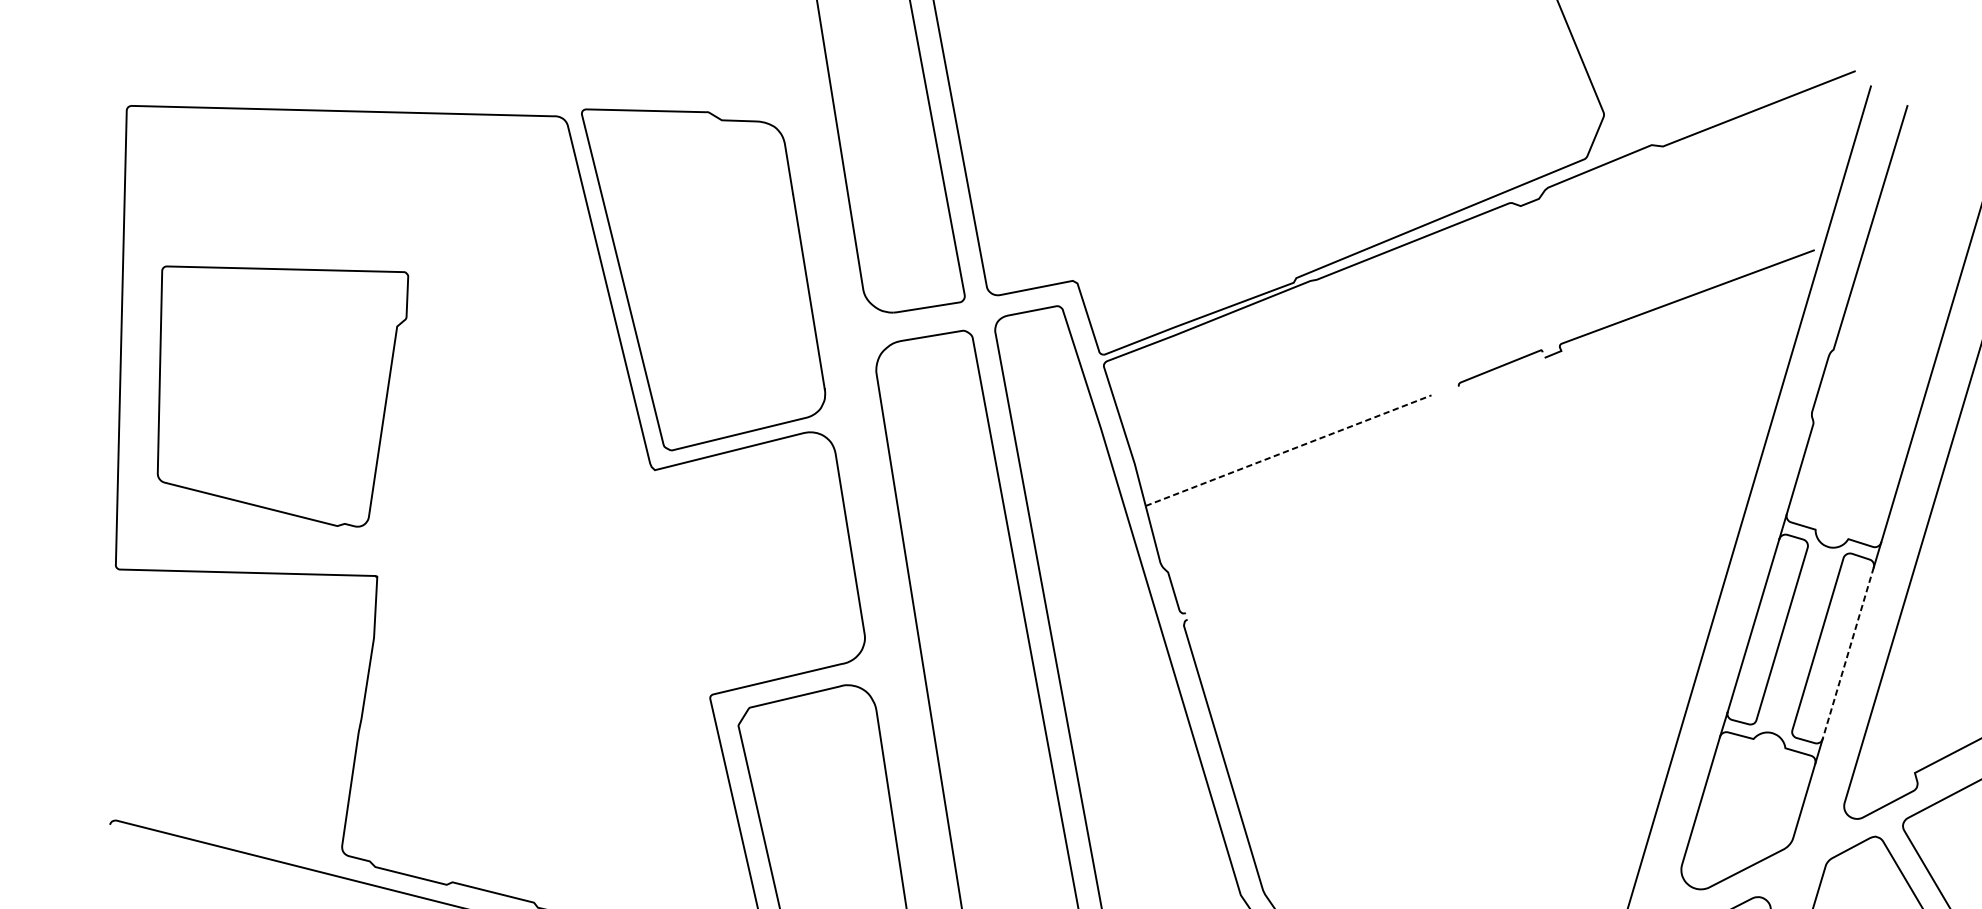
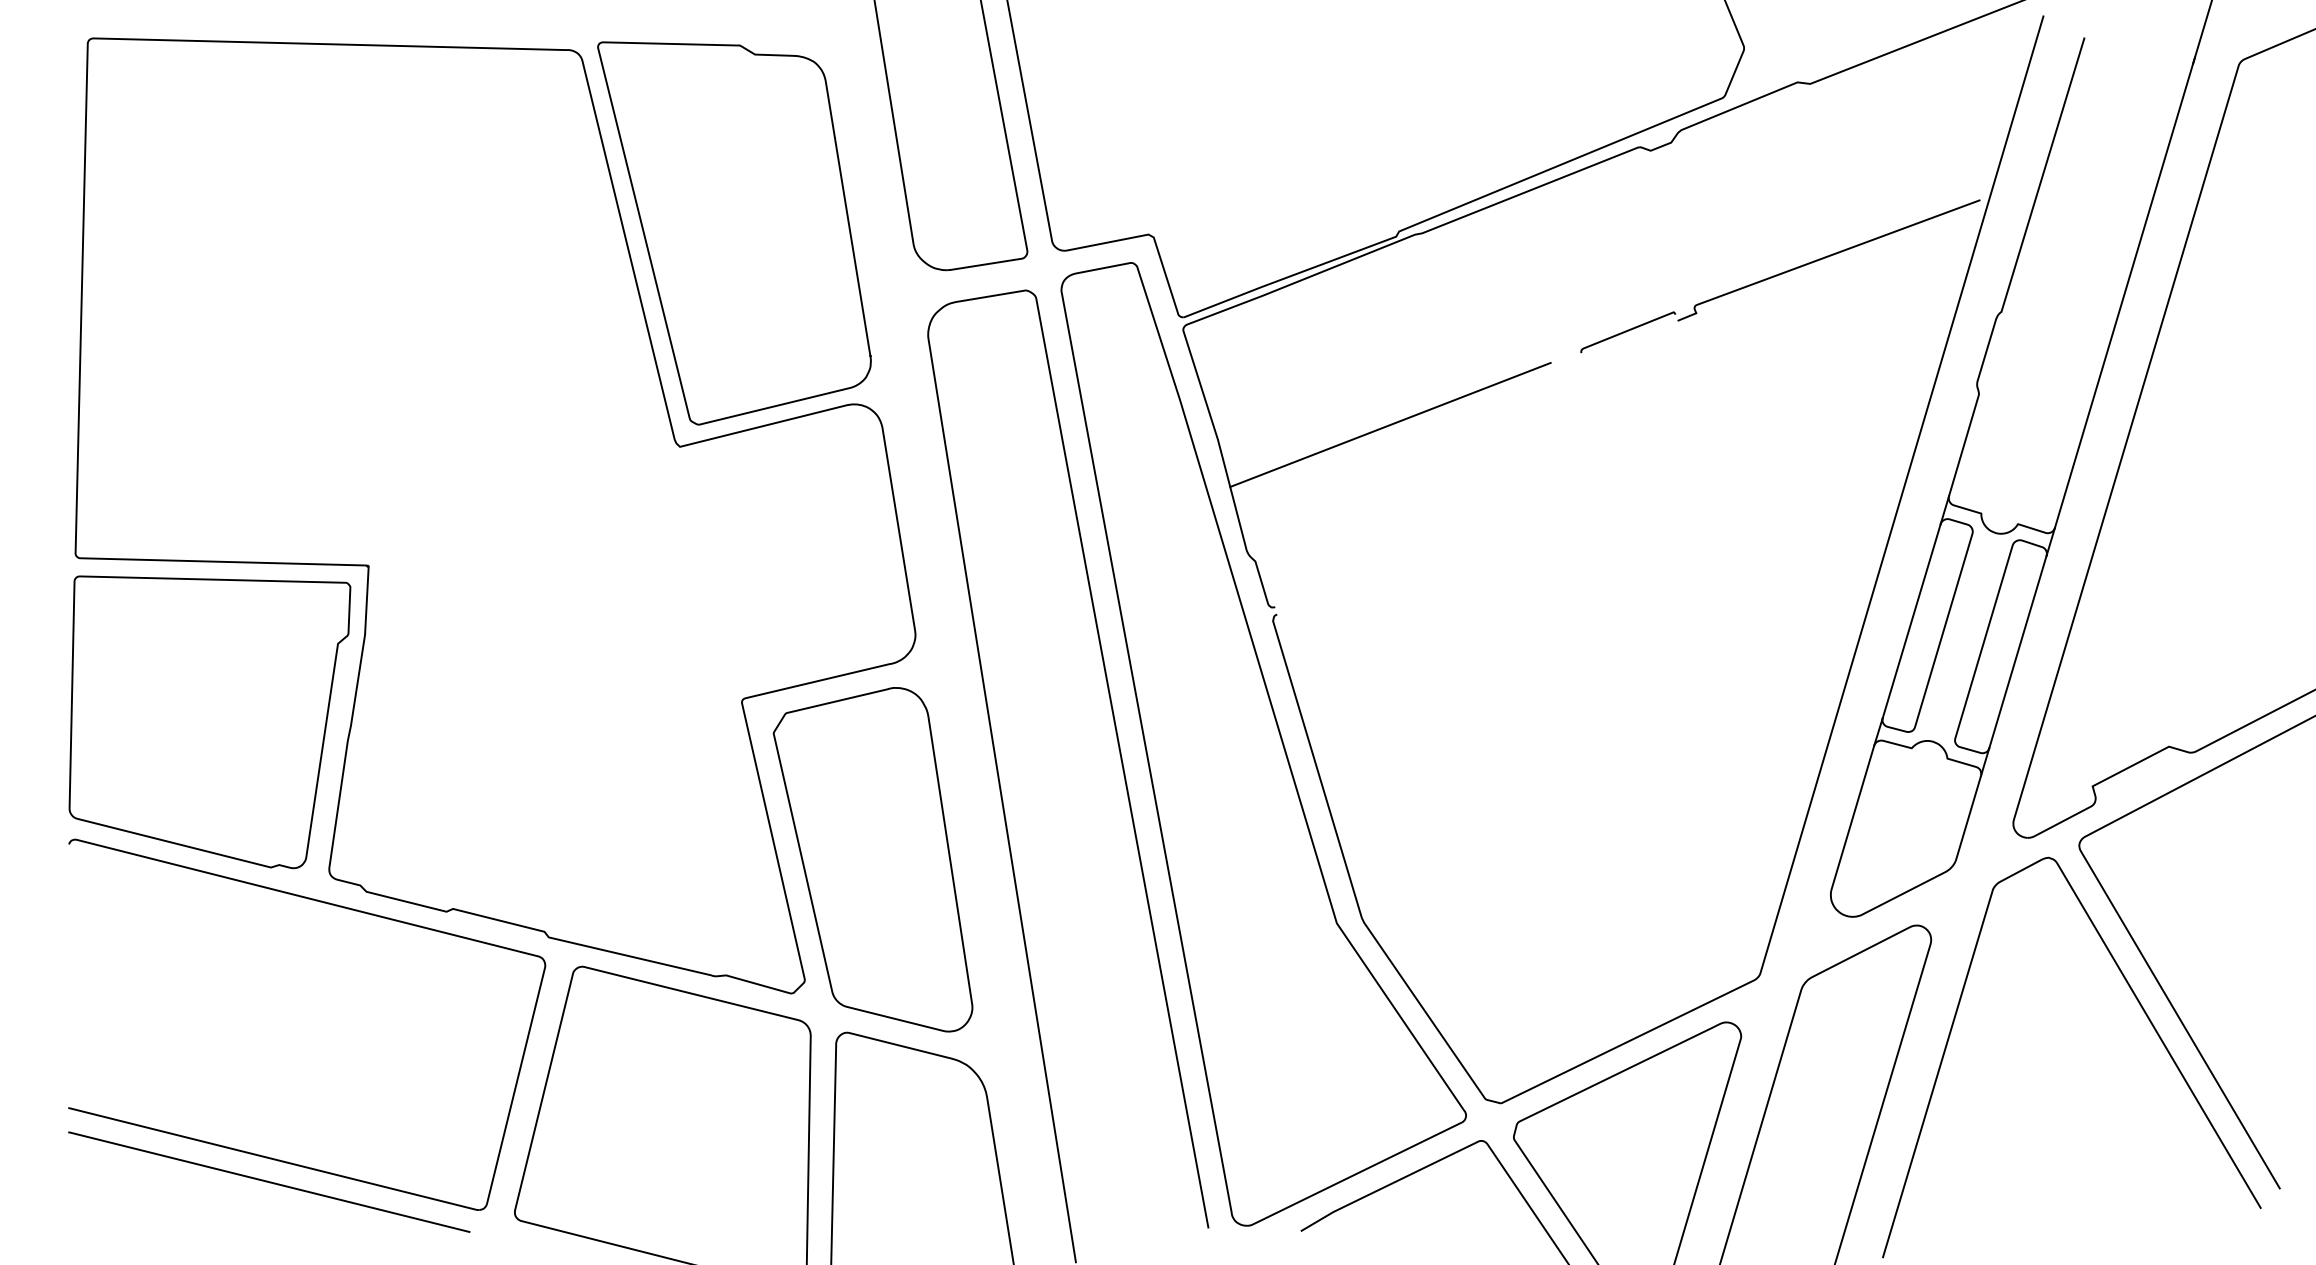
part: (282, 396) -> (209, 722), moved
line: (1288, 450) -> (1390, 424), dashed -> solid
line: (1847, 653) -> (2017, 652), dashed -> solid

